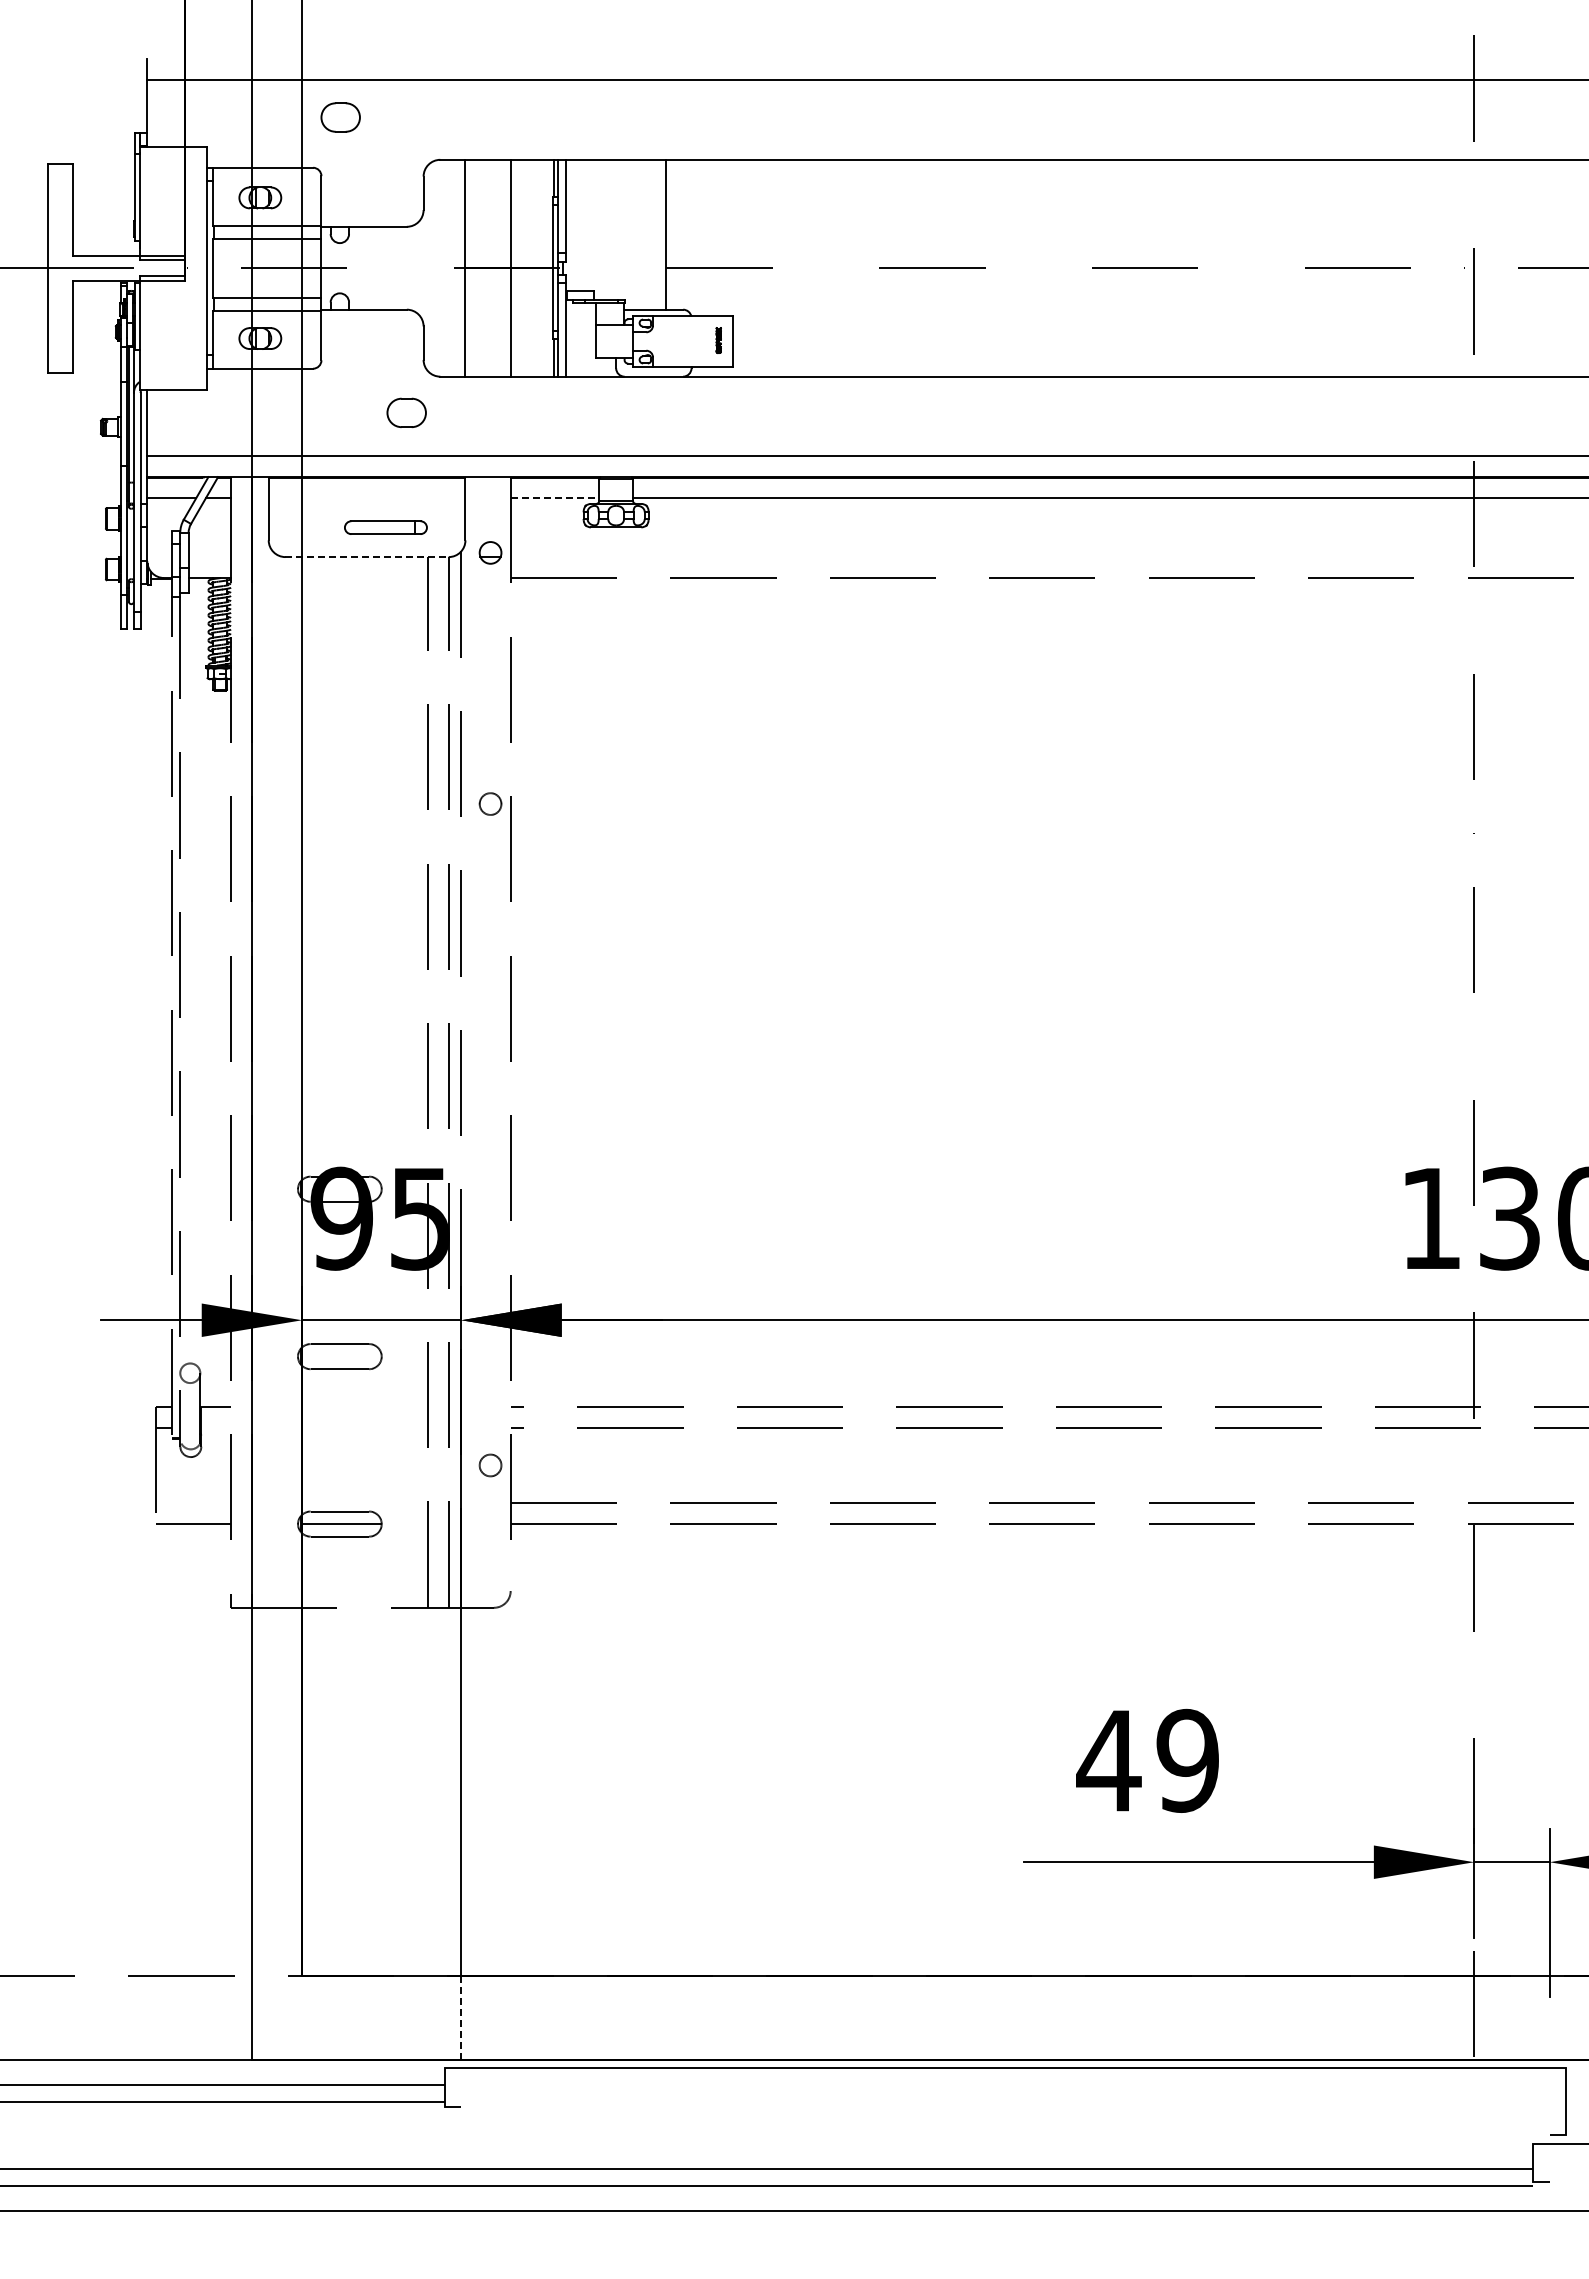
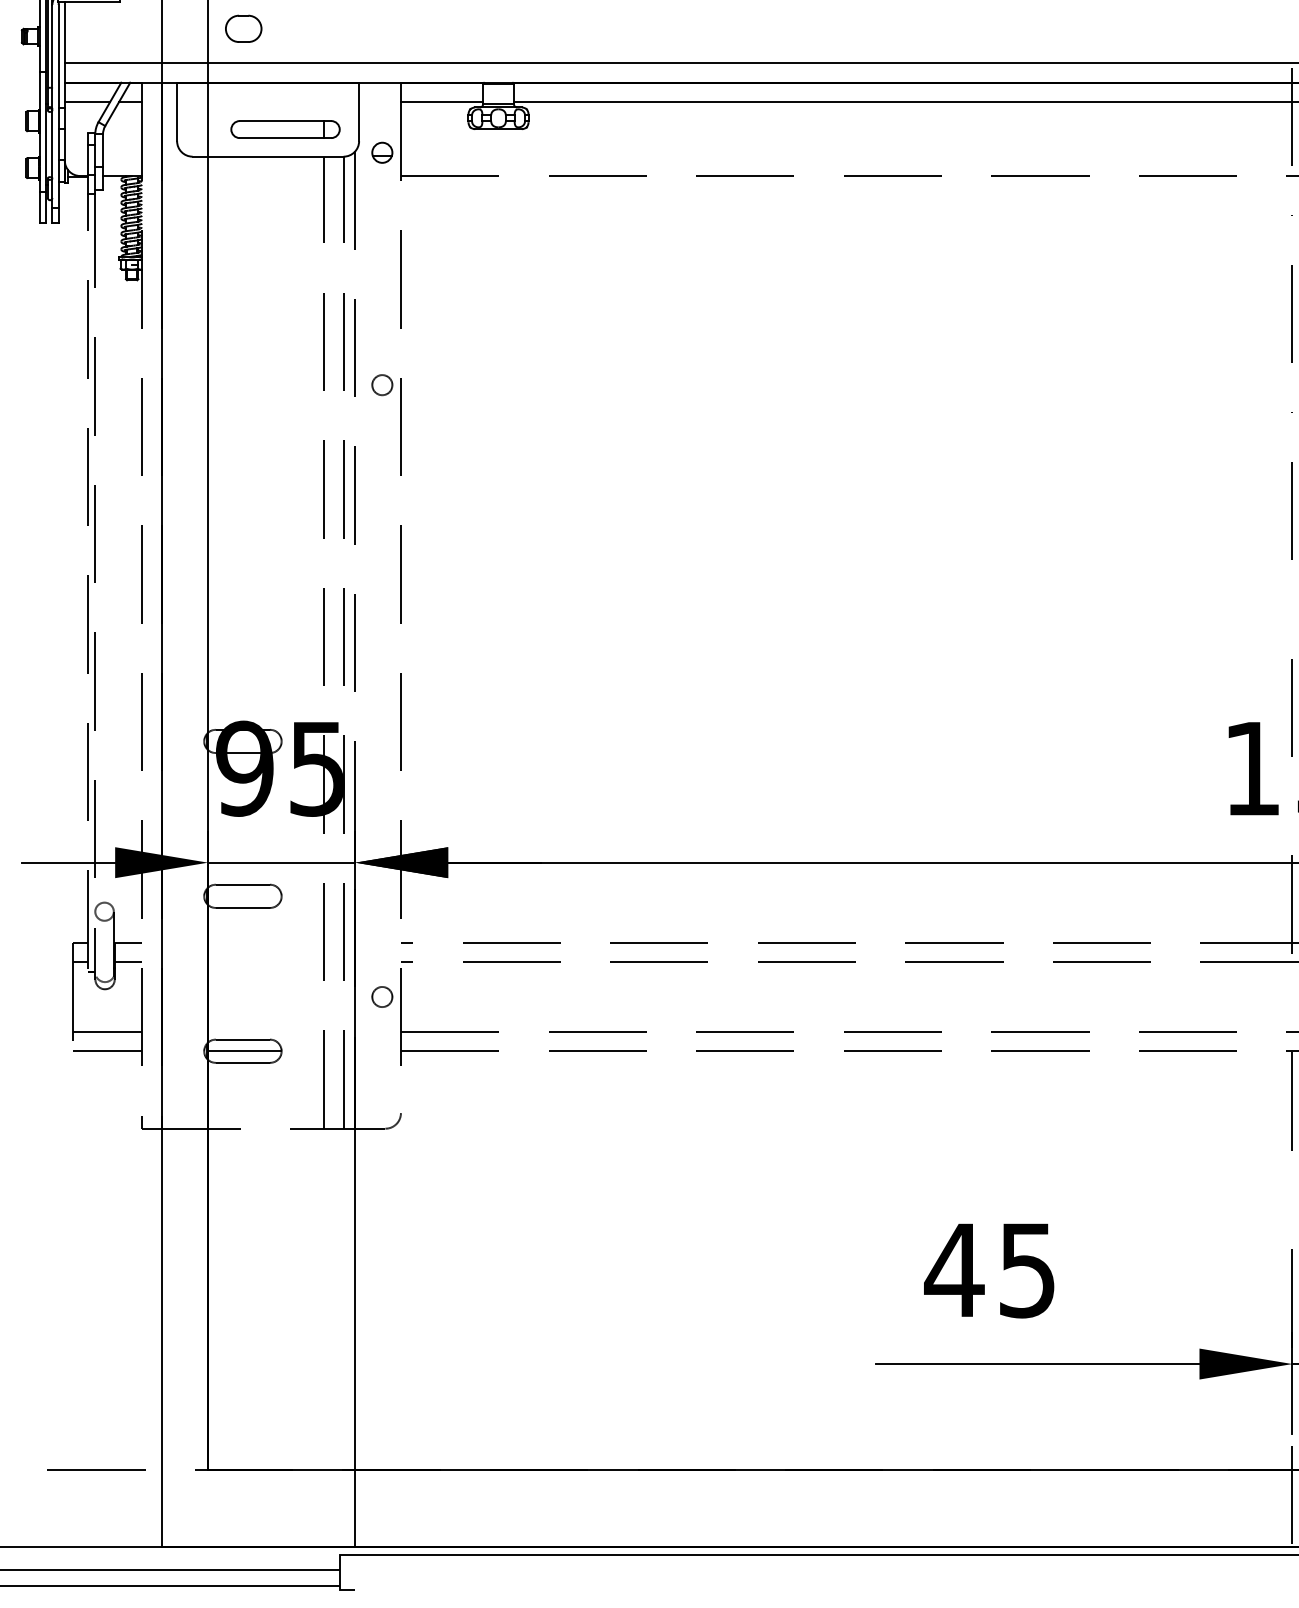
part: (406, 412) -> (243, 28), moved
line: (555, 498) -> (442, 102), dashed -> solid
part: (385, 527) -> (285, 129), size x1.43
line: (367, 557) -> (268, 157), dashed -> solid
line: (216, 1427) -> (128, 961), added
line: (193, 1503) -> (107, 1032), added
text: (1187, 1760) -> (1027, 1269), 49 -> 45
line: (461, 2018) -> (355, 1508), dashed -> solid

